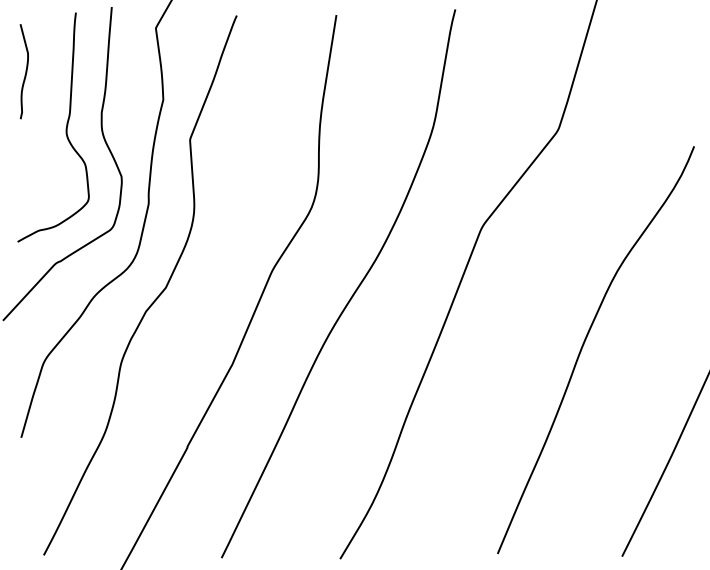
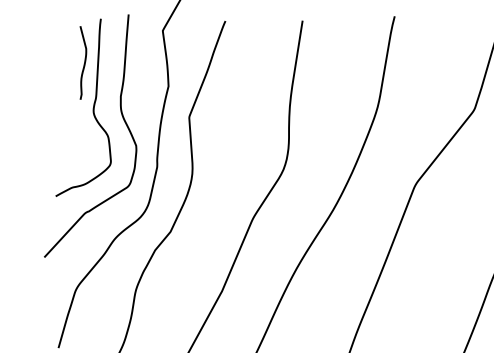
curve: (25, 71) -> (84, 62), moved

